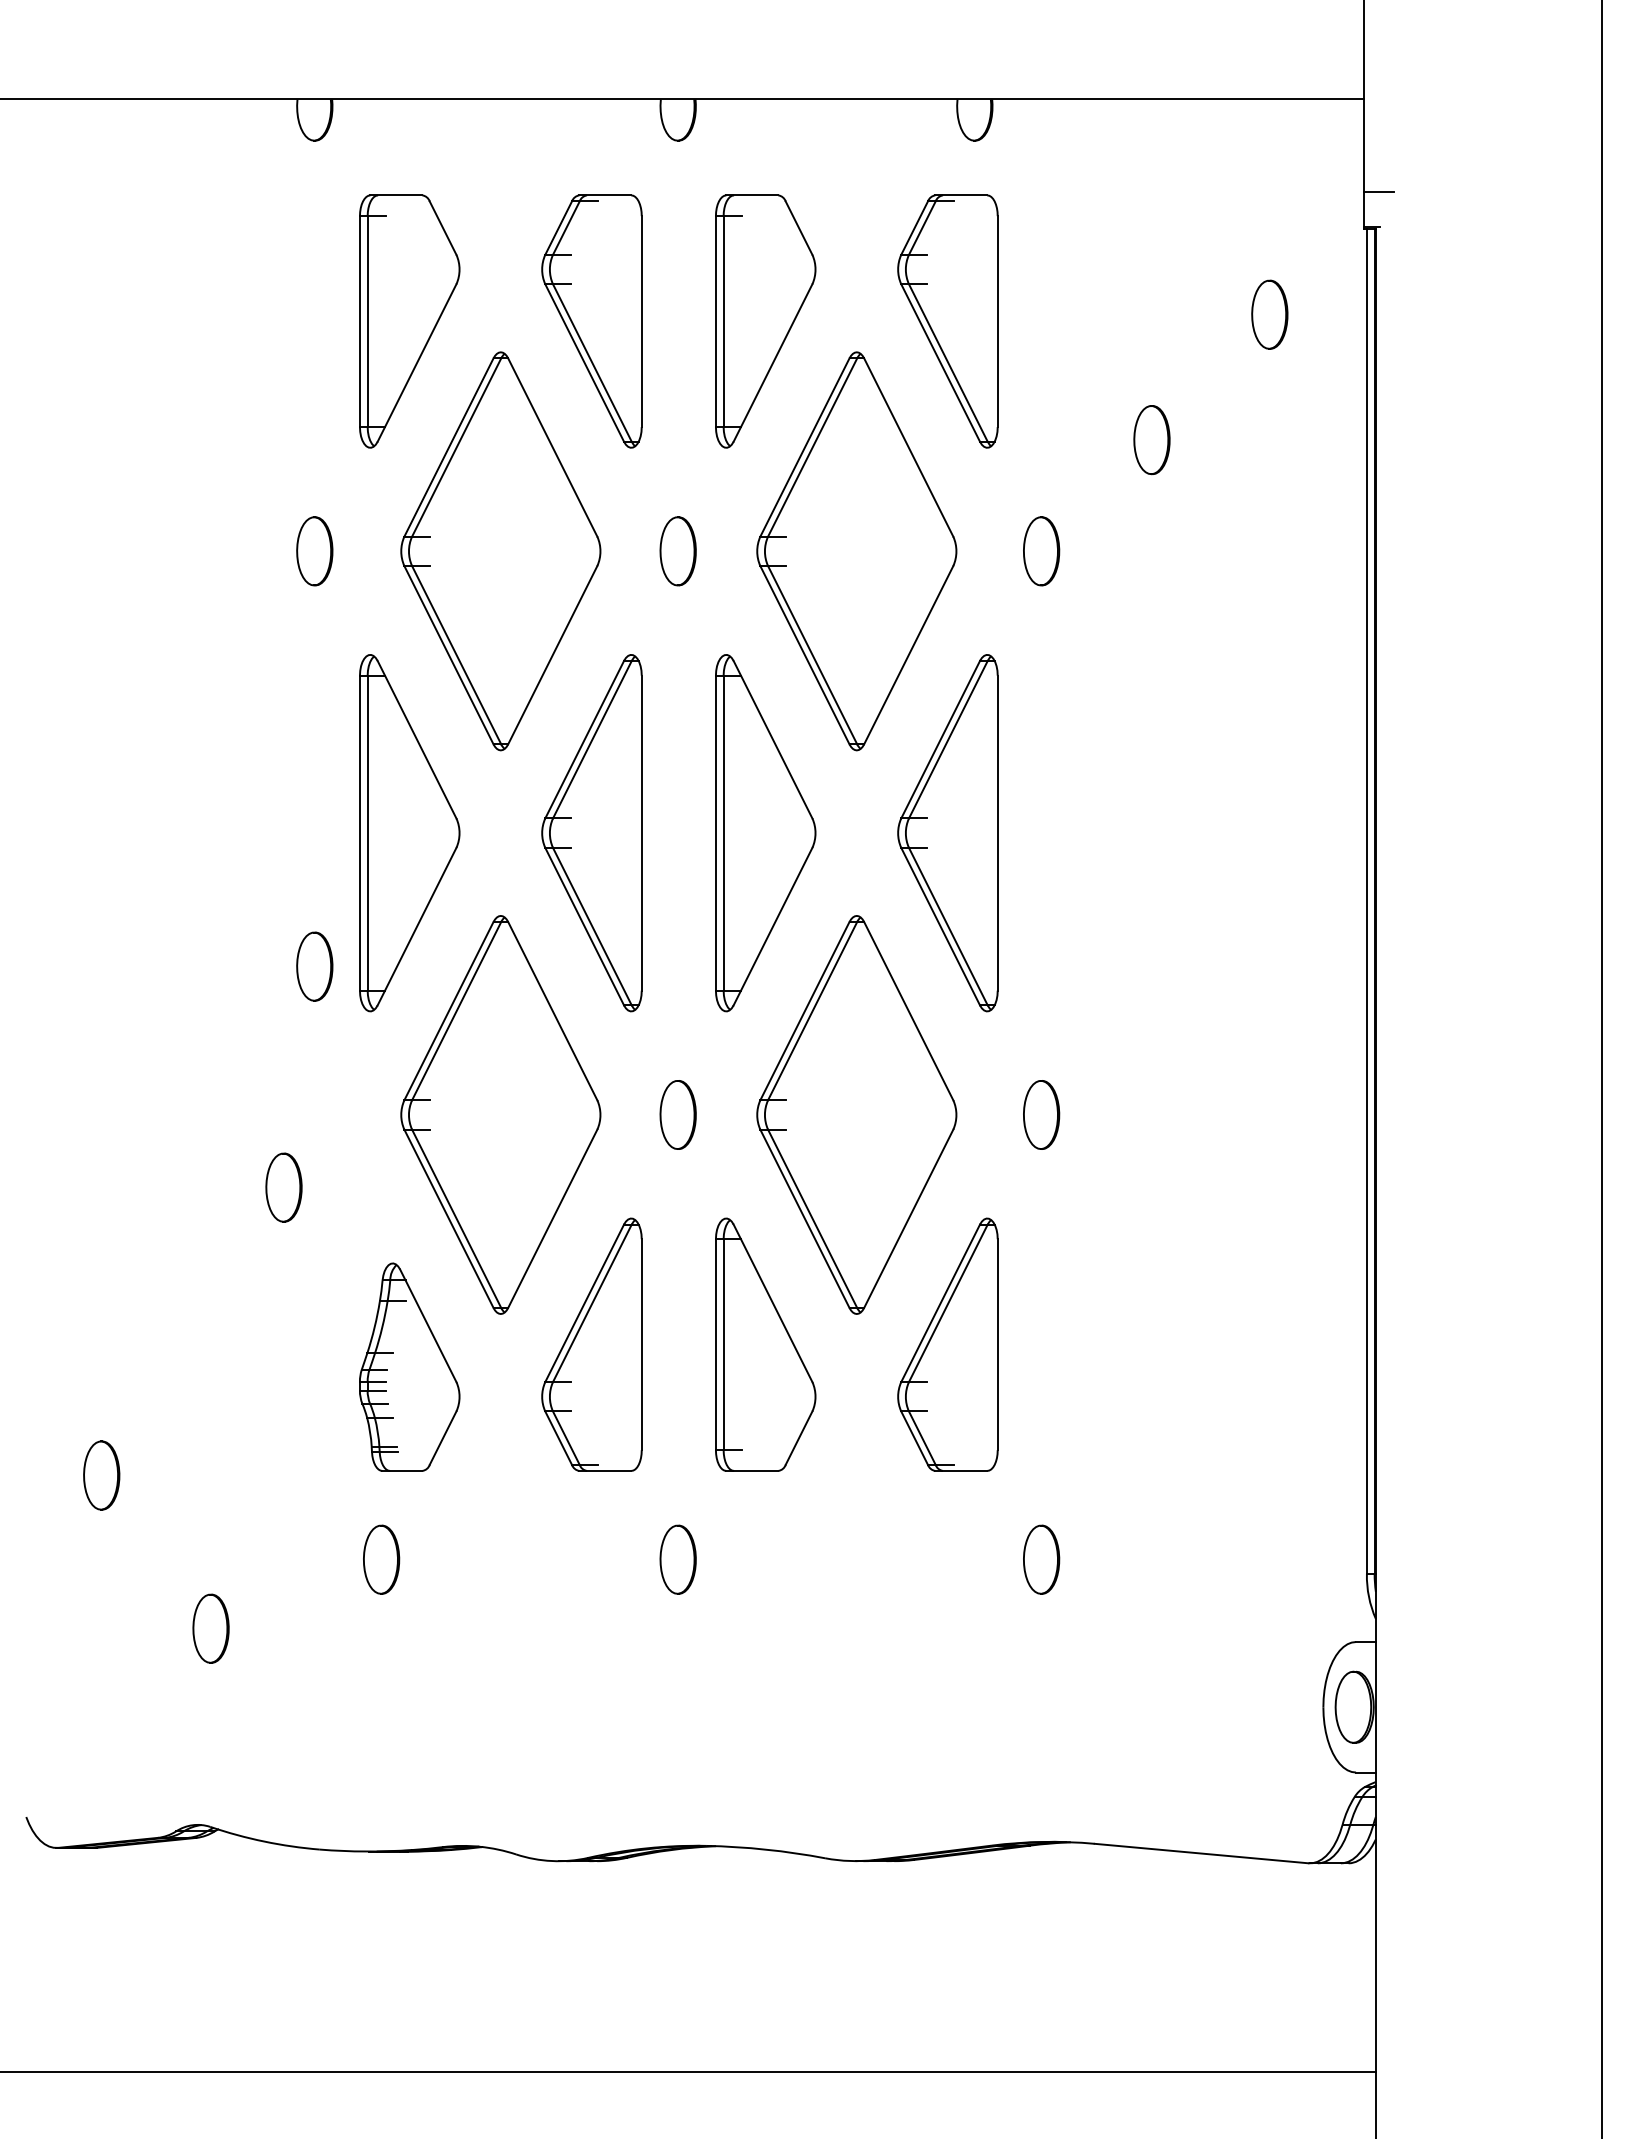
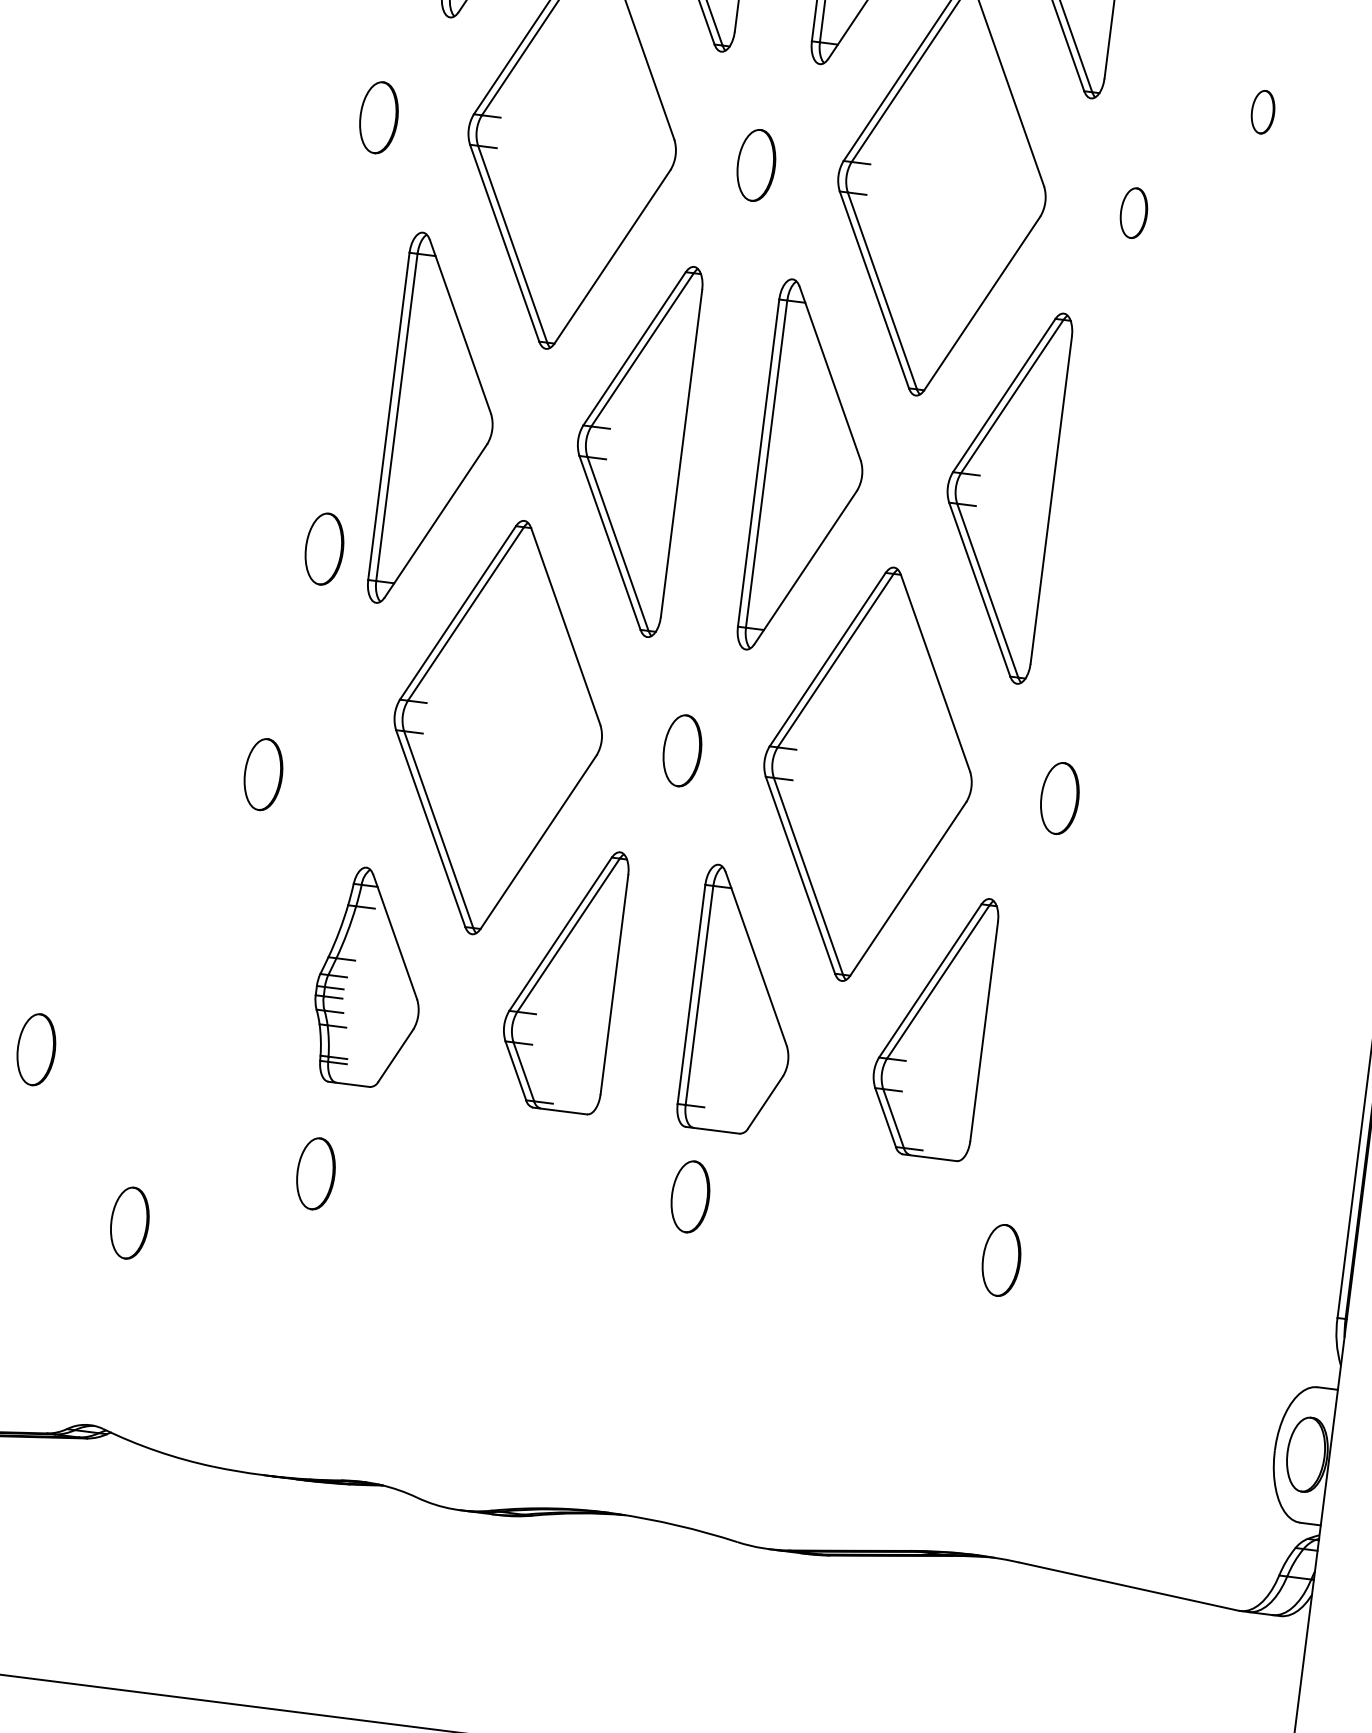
part: (1151, 440) -> (1262, 112), size x0.6
part: (1041, 551) -> (1133, 213), size x0.7
part: (677, 1559) -> (689, 1196), moved

